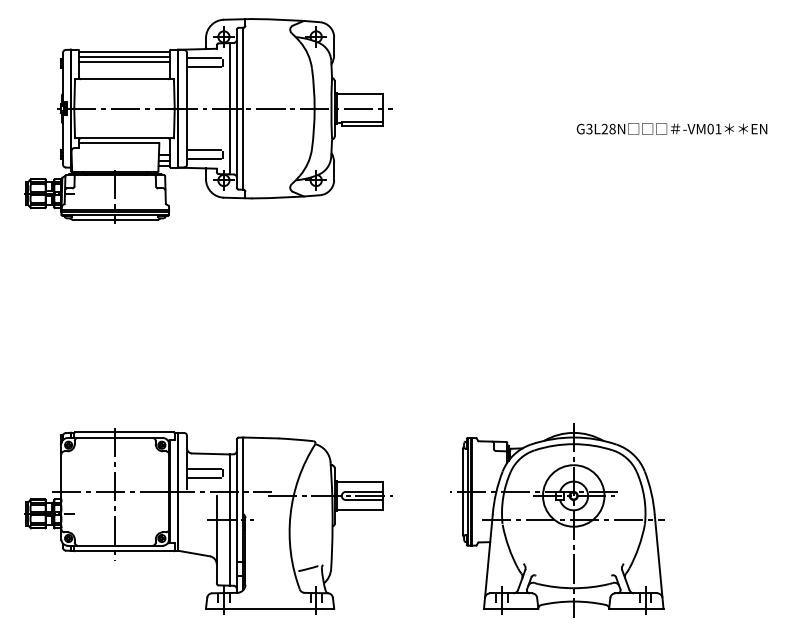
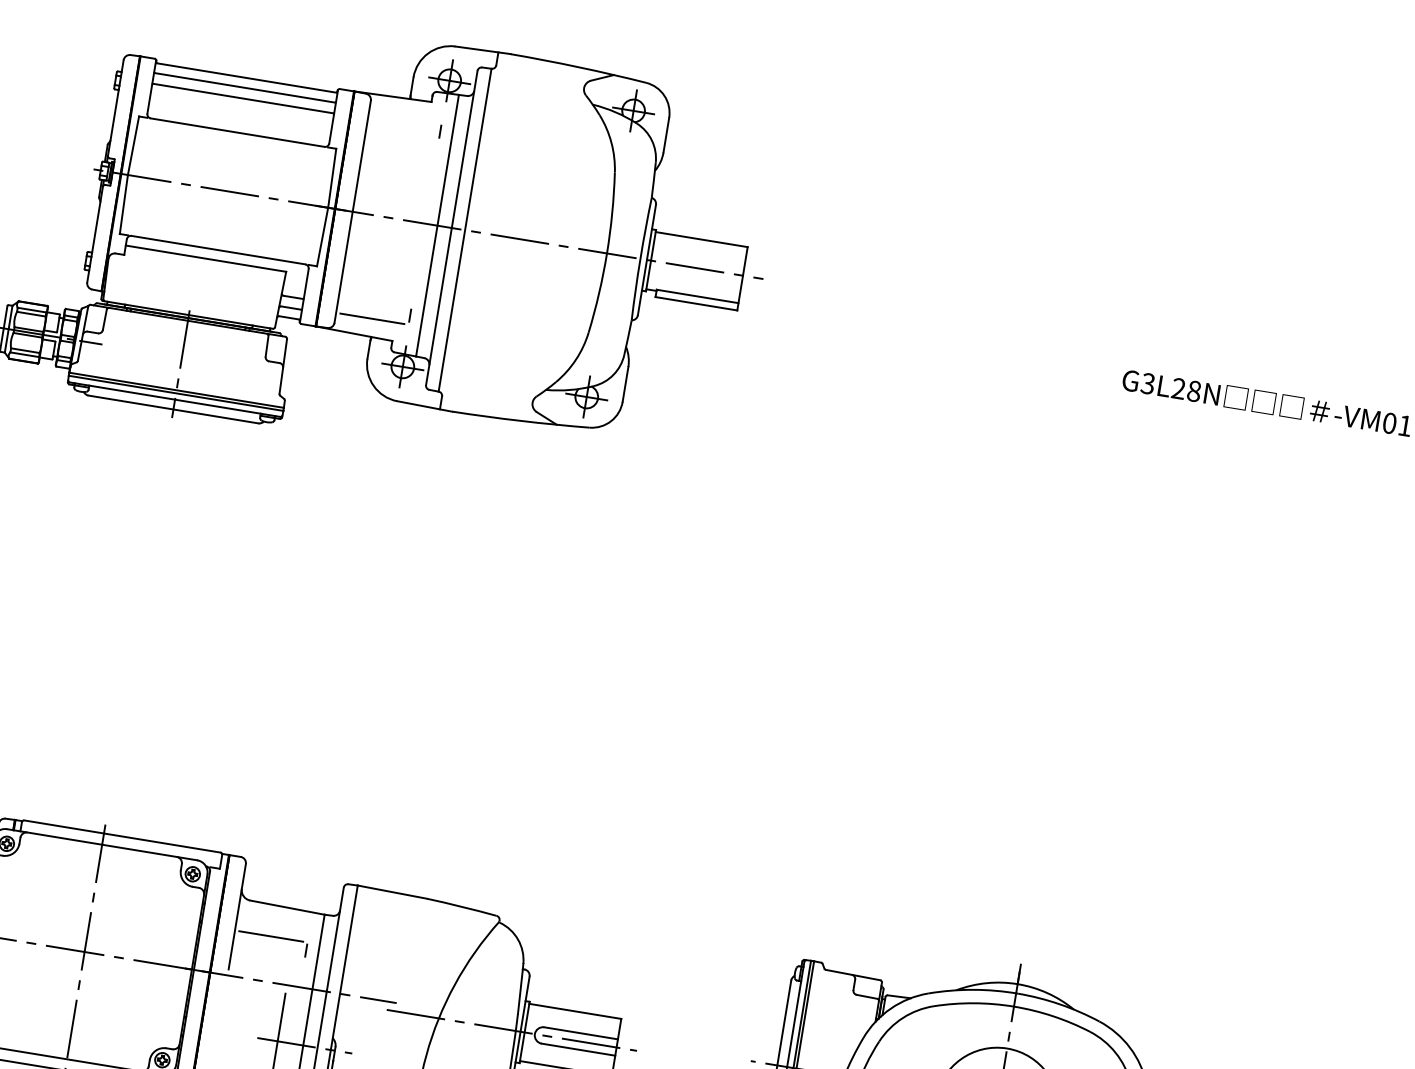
line: (205, 58) -> (405, 117), removed
line: (205, 67) -> (402, 135), removed
line: (205, 150) -> (375, 301), removed
line: (205, 478) -> (268, 954), removed

